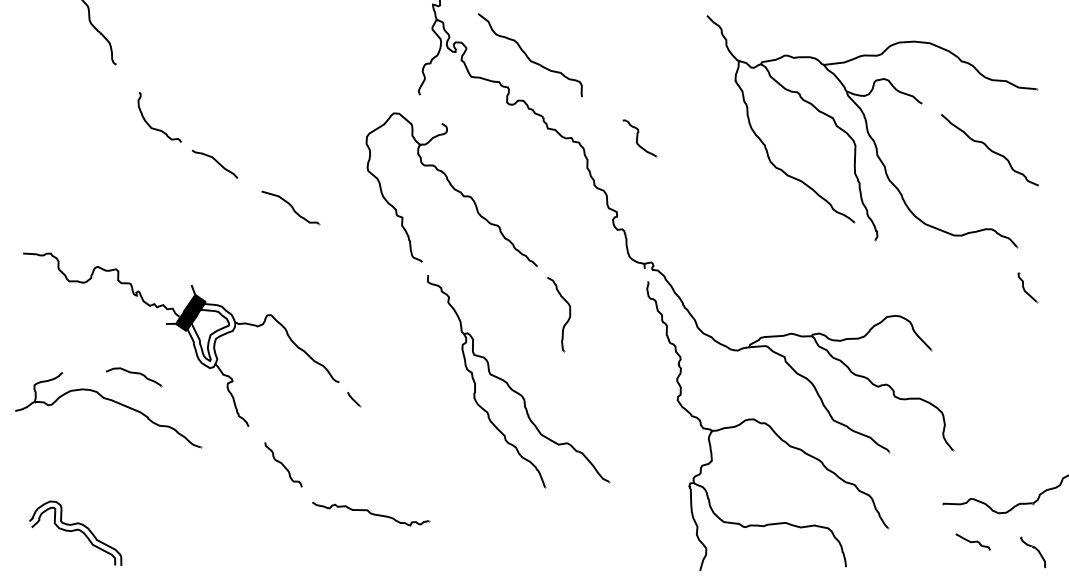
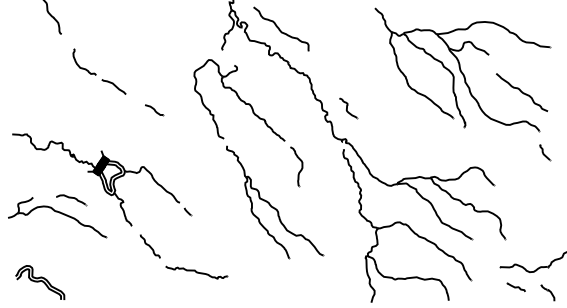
part: (640, 138) -> (348, 108), moved
curve: (990, 150) -> (522, 92), moved
part: (291, 208) -> (154, 110), size x0.6

